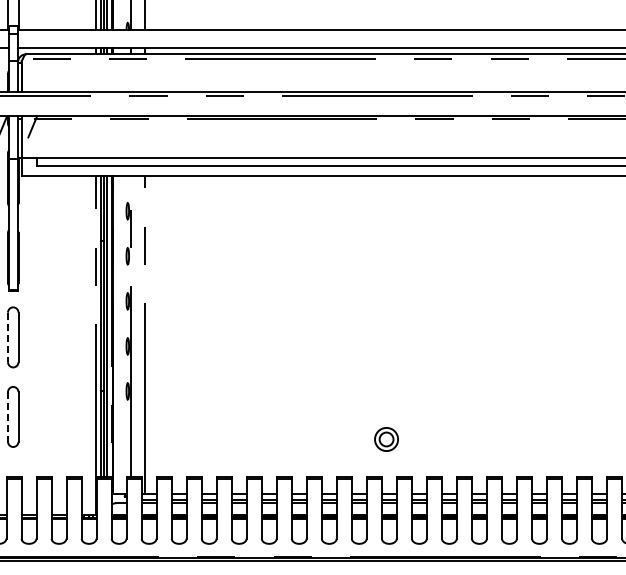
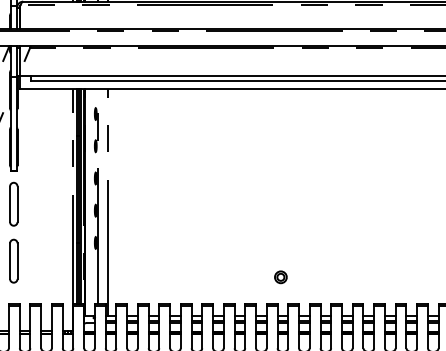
line: (8, 337) -> (10, 204), dashed -> solid
line: (8, 416) -> (10, 260), dashed -> solid
part: (386, 439) -> (280, 277), size x0.71

